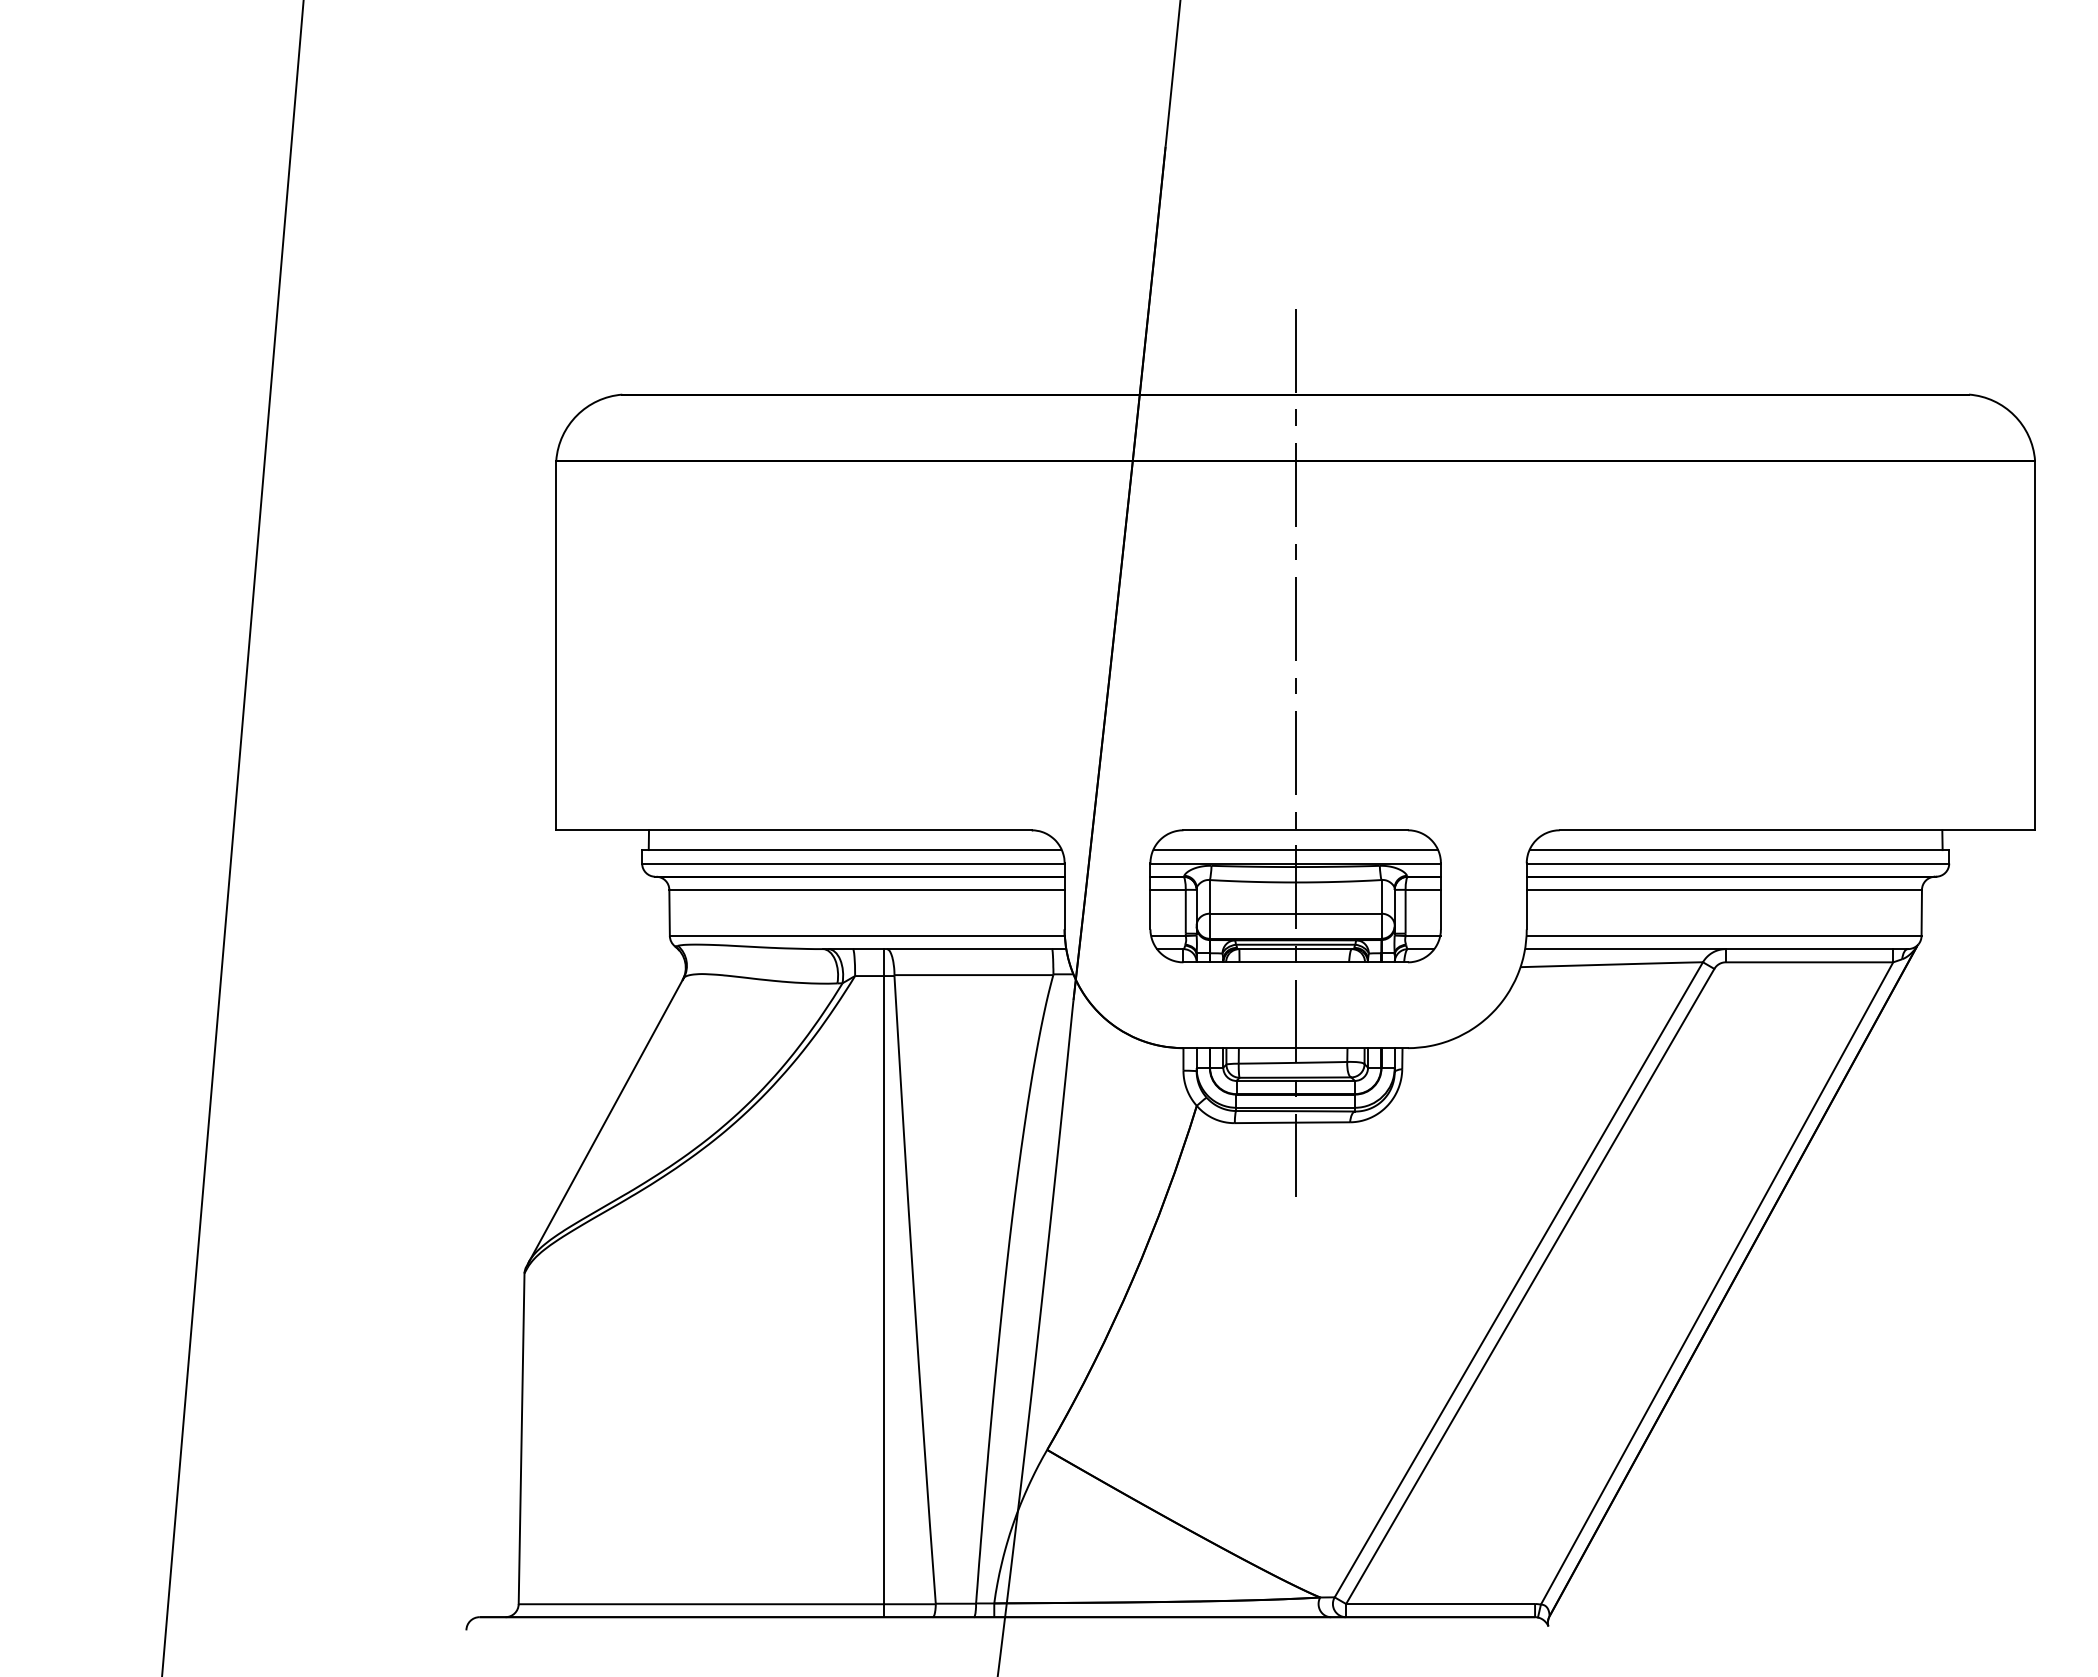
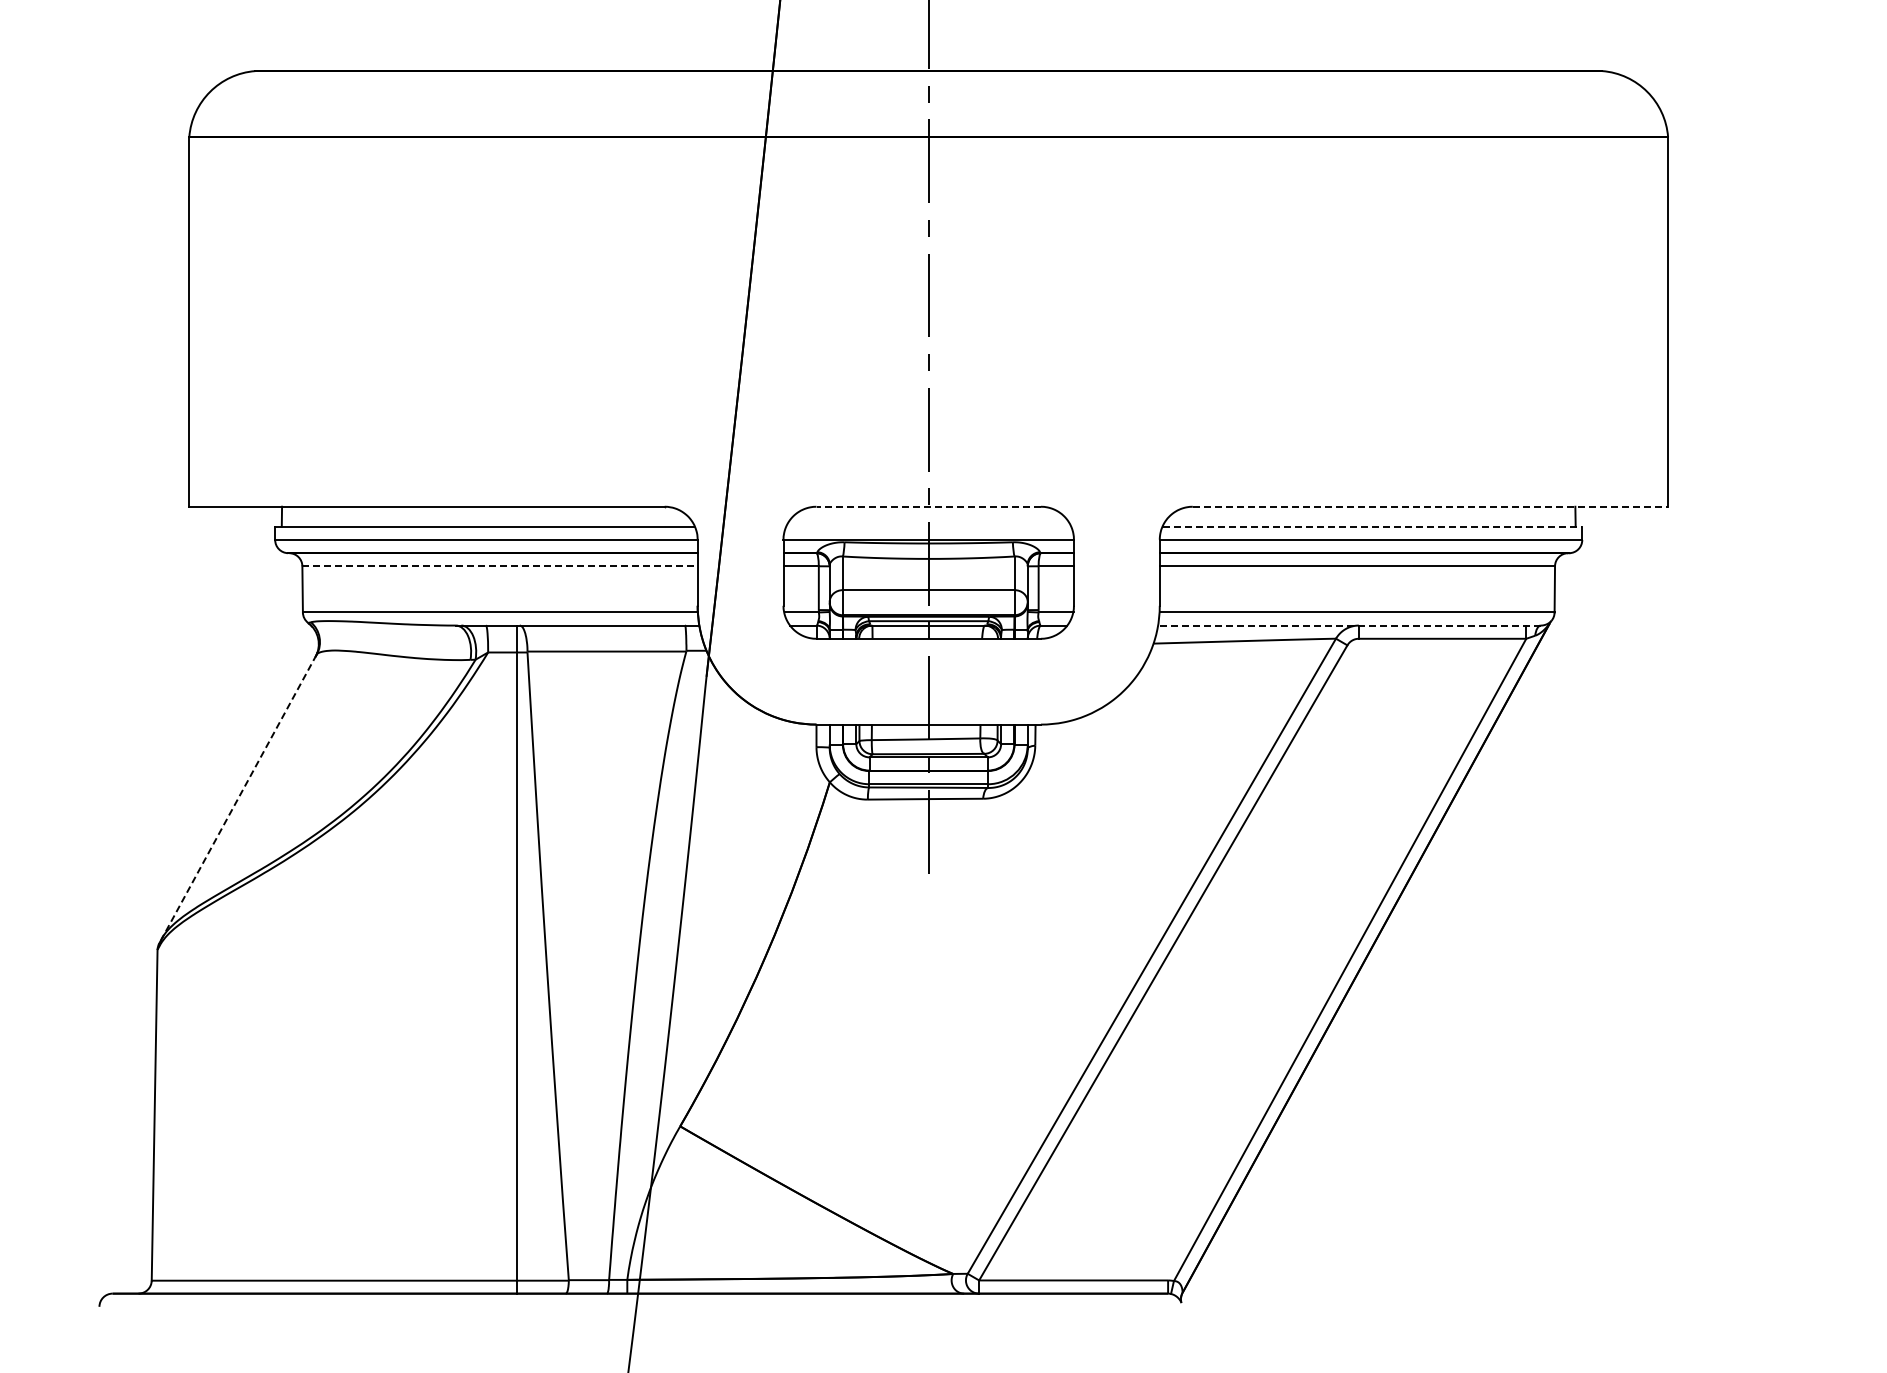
line: (1295, 830) -> (928, 506), solid -> dashed
line: (1797, 830) -> (1430, 506), solid -> dashed
line: (1295, 850) -> (928, 526), removed
line: (1740, 850) -> (1373, 526), solid -> dashed
line: (867, 889) -> (500, 565), solid -> dashed
line: (1716, 949) -> (1349, 625), solid -> dashed
line: (606, 1120) -> (239, 796), solid -> dashed

